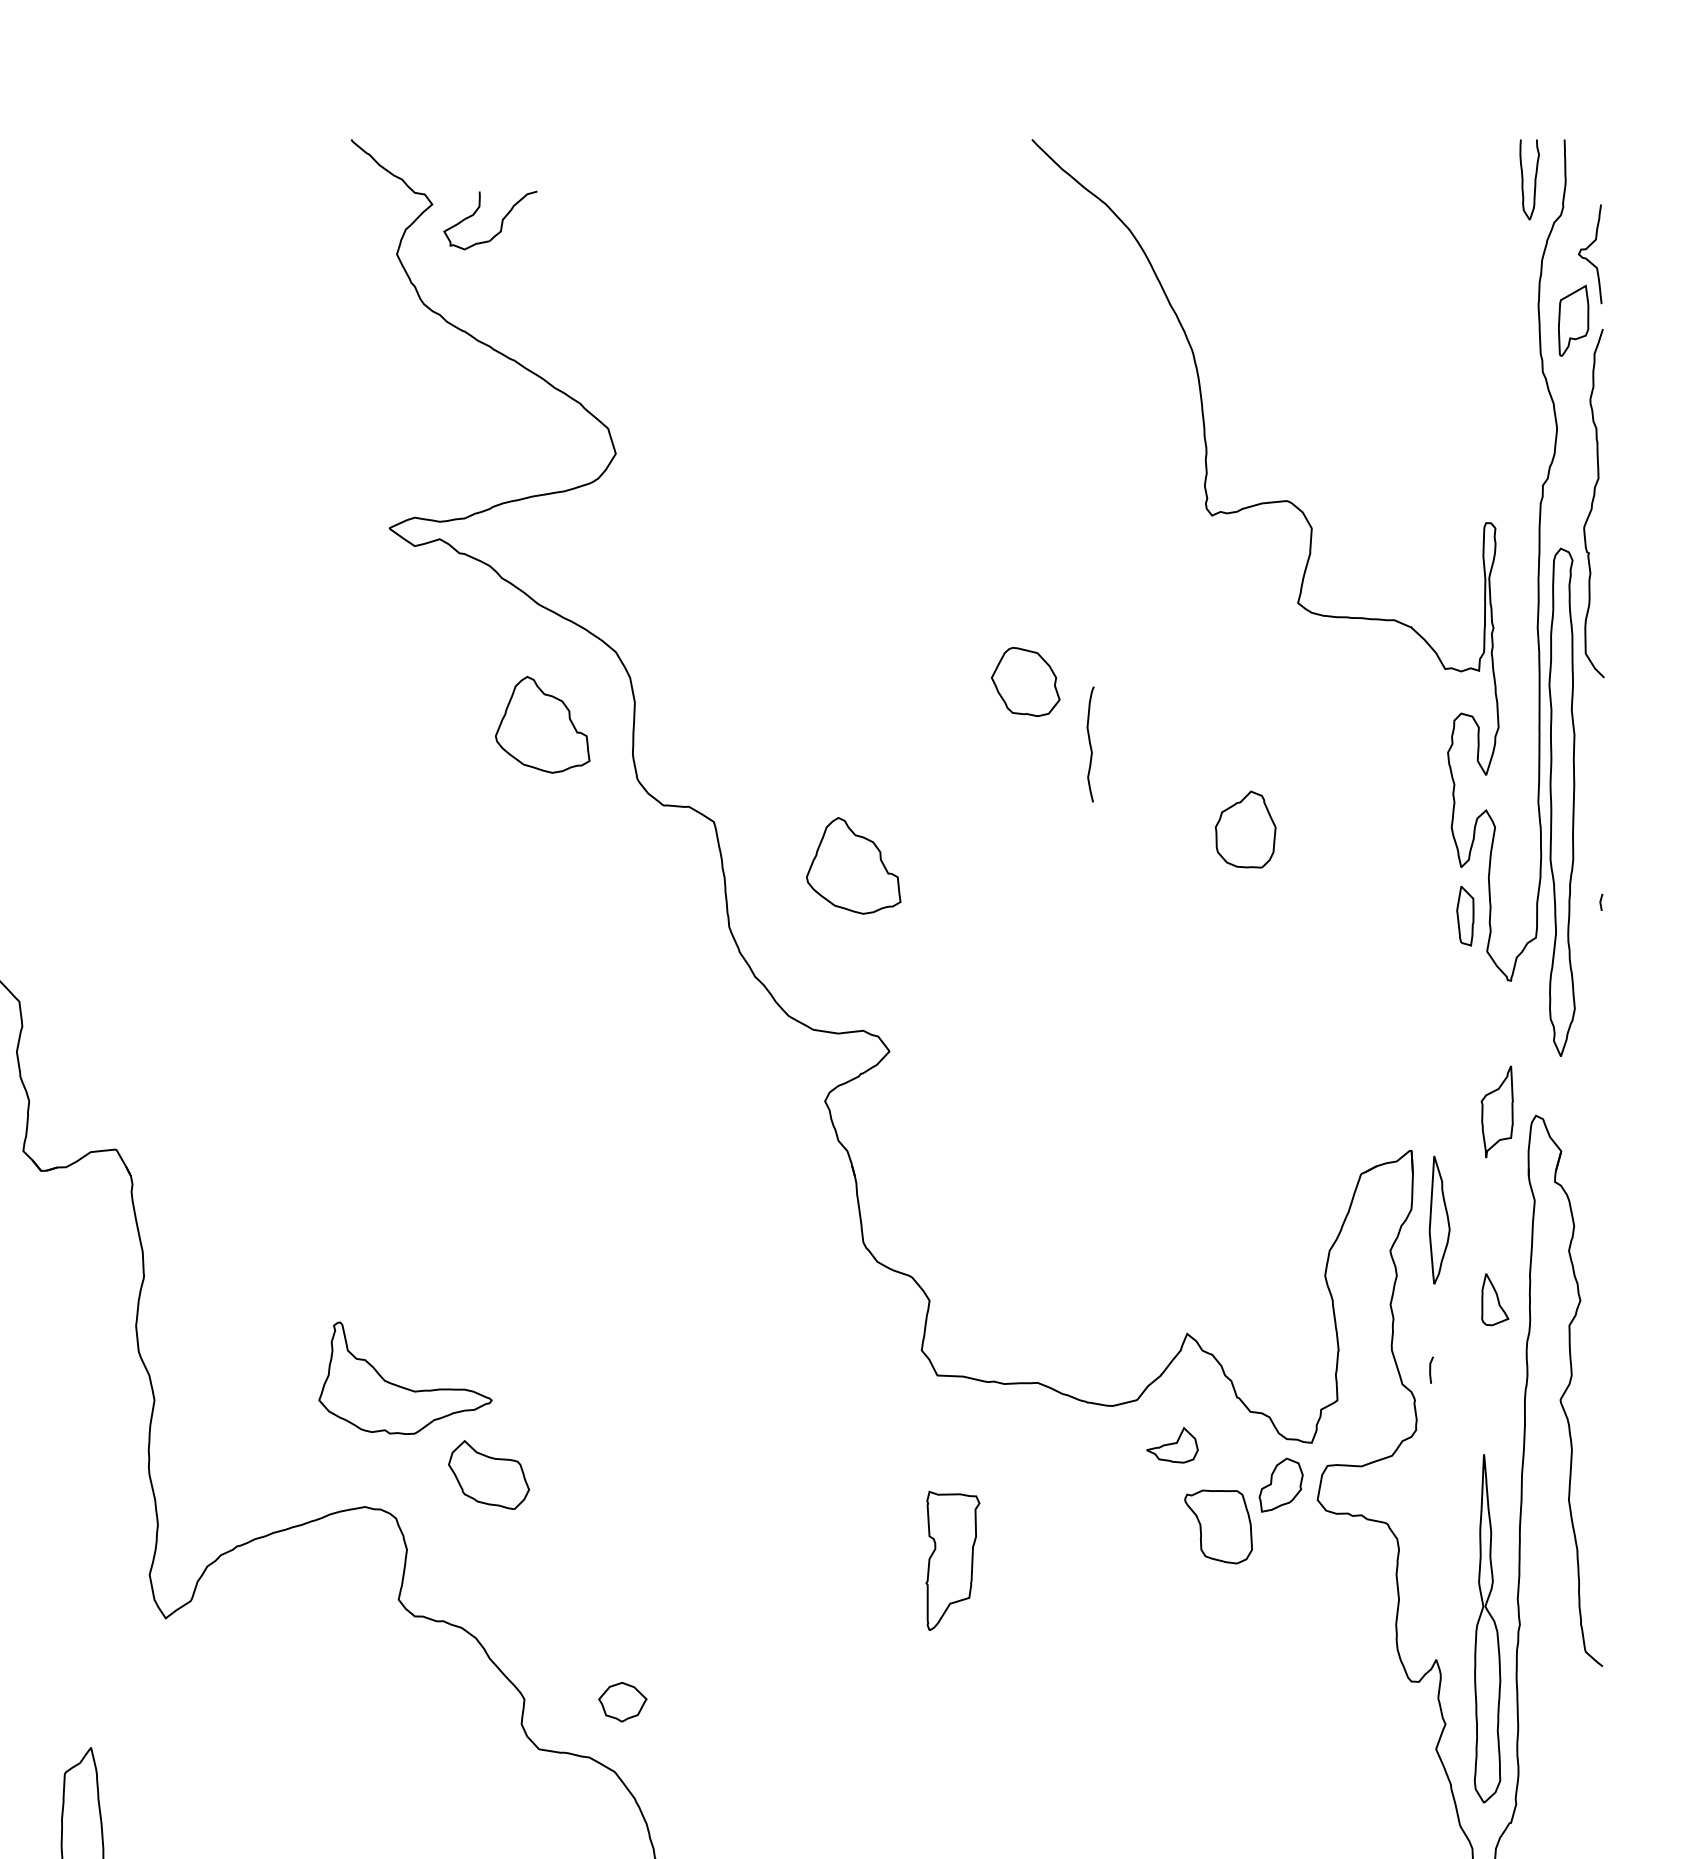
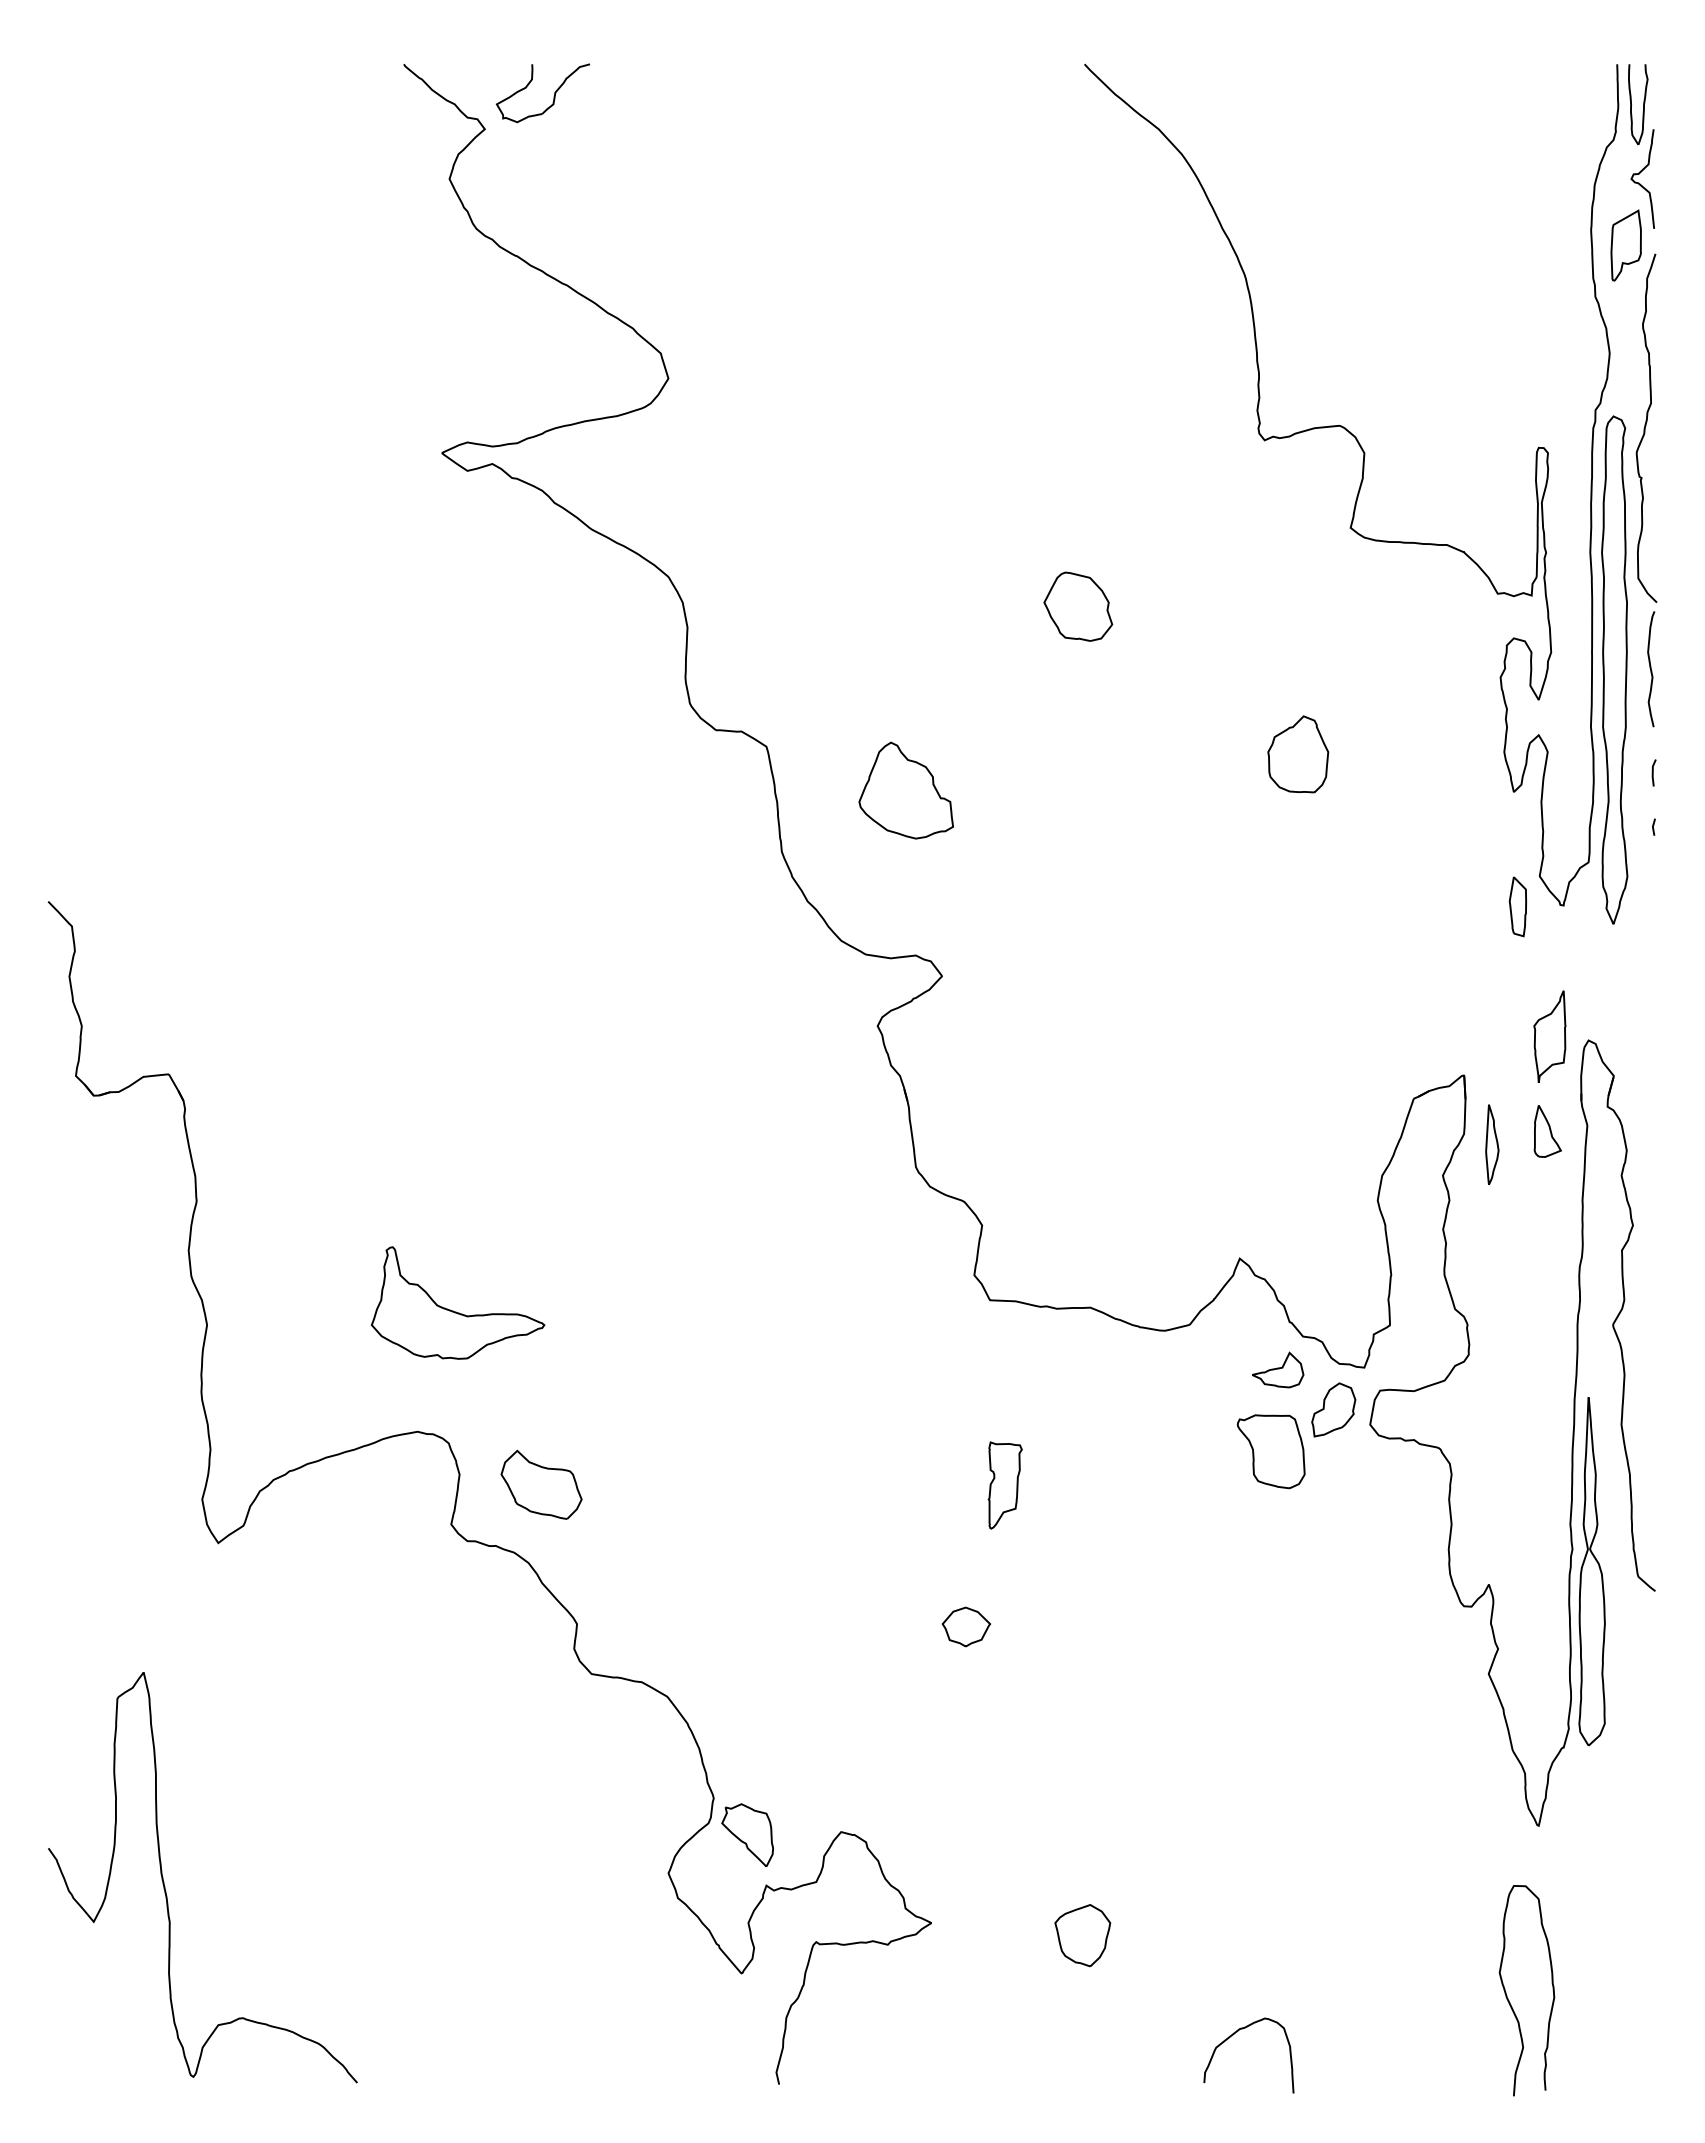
part: (1529, 179) -> (1638, 104), moved
part: (500, 223) -> (553, 96), moved
part: (541, 724) -> (594, 649), removed
curve: (1090, 744) -> (1651, 669), moved
part: (1561, 801) -> (1614, 669), moved
part: (1464, 915) -> (1517, 906), moved
part: (1439, 1219) -> (1492, 1144), size x0.62
part: (1494, 1299) -> (1547, 1131), moved
line: (1430, 1369) -> (1653, 772), moved
part: (1172, 1444) -> (1278, 1369), moved
part: (488, 1474) -> (541, 1484), moved
part: (951, 1560) -> (1004, 1485), size x0.62
part: (1486, 1628) -> (1591, 1571), moved
part: (621, 1701) -> (965, 1626), moved

